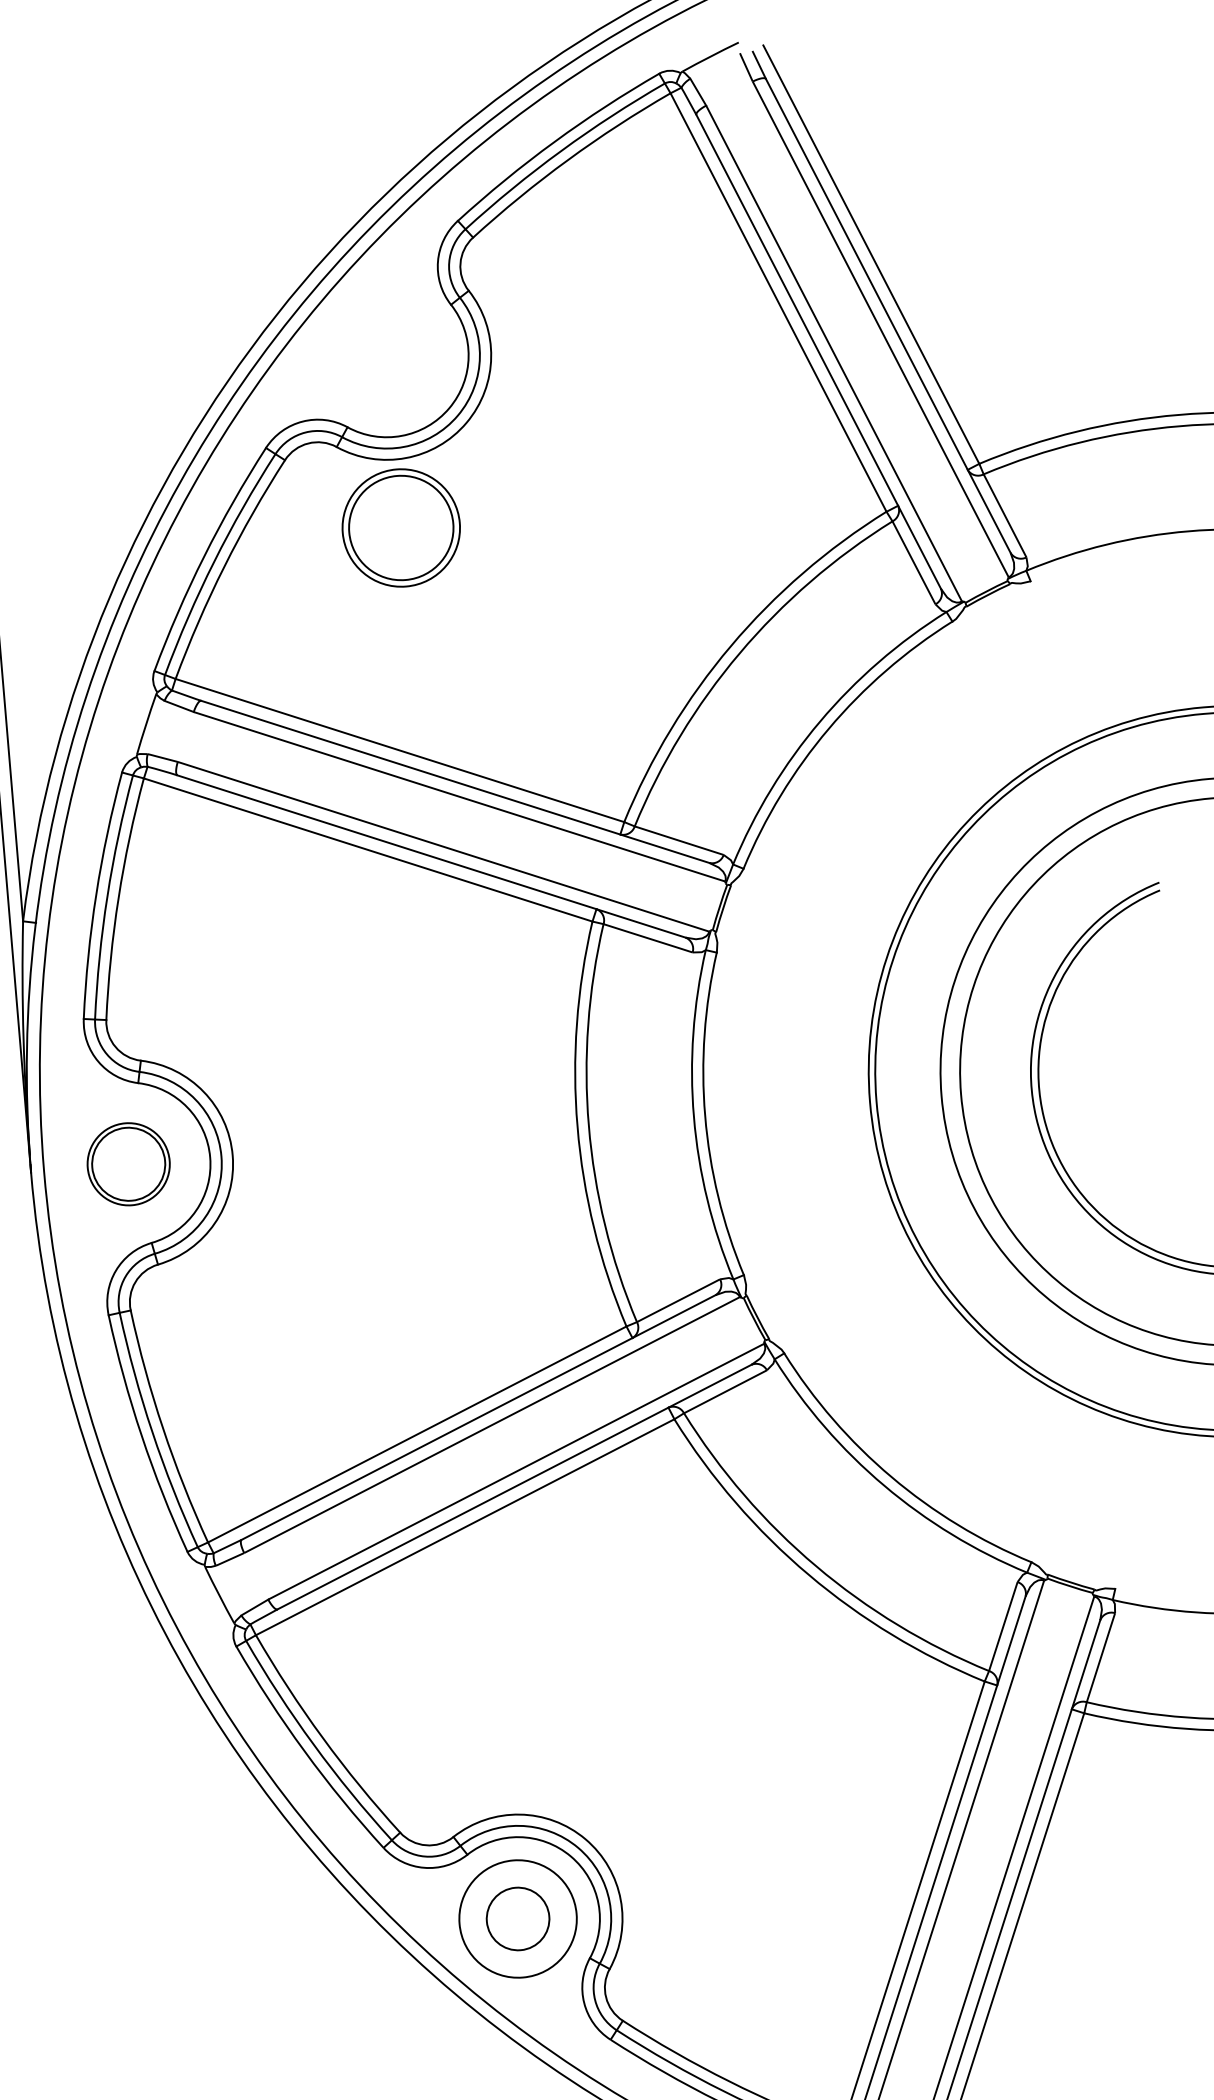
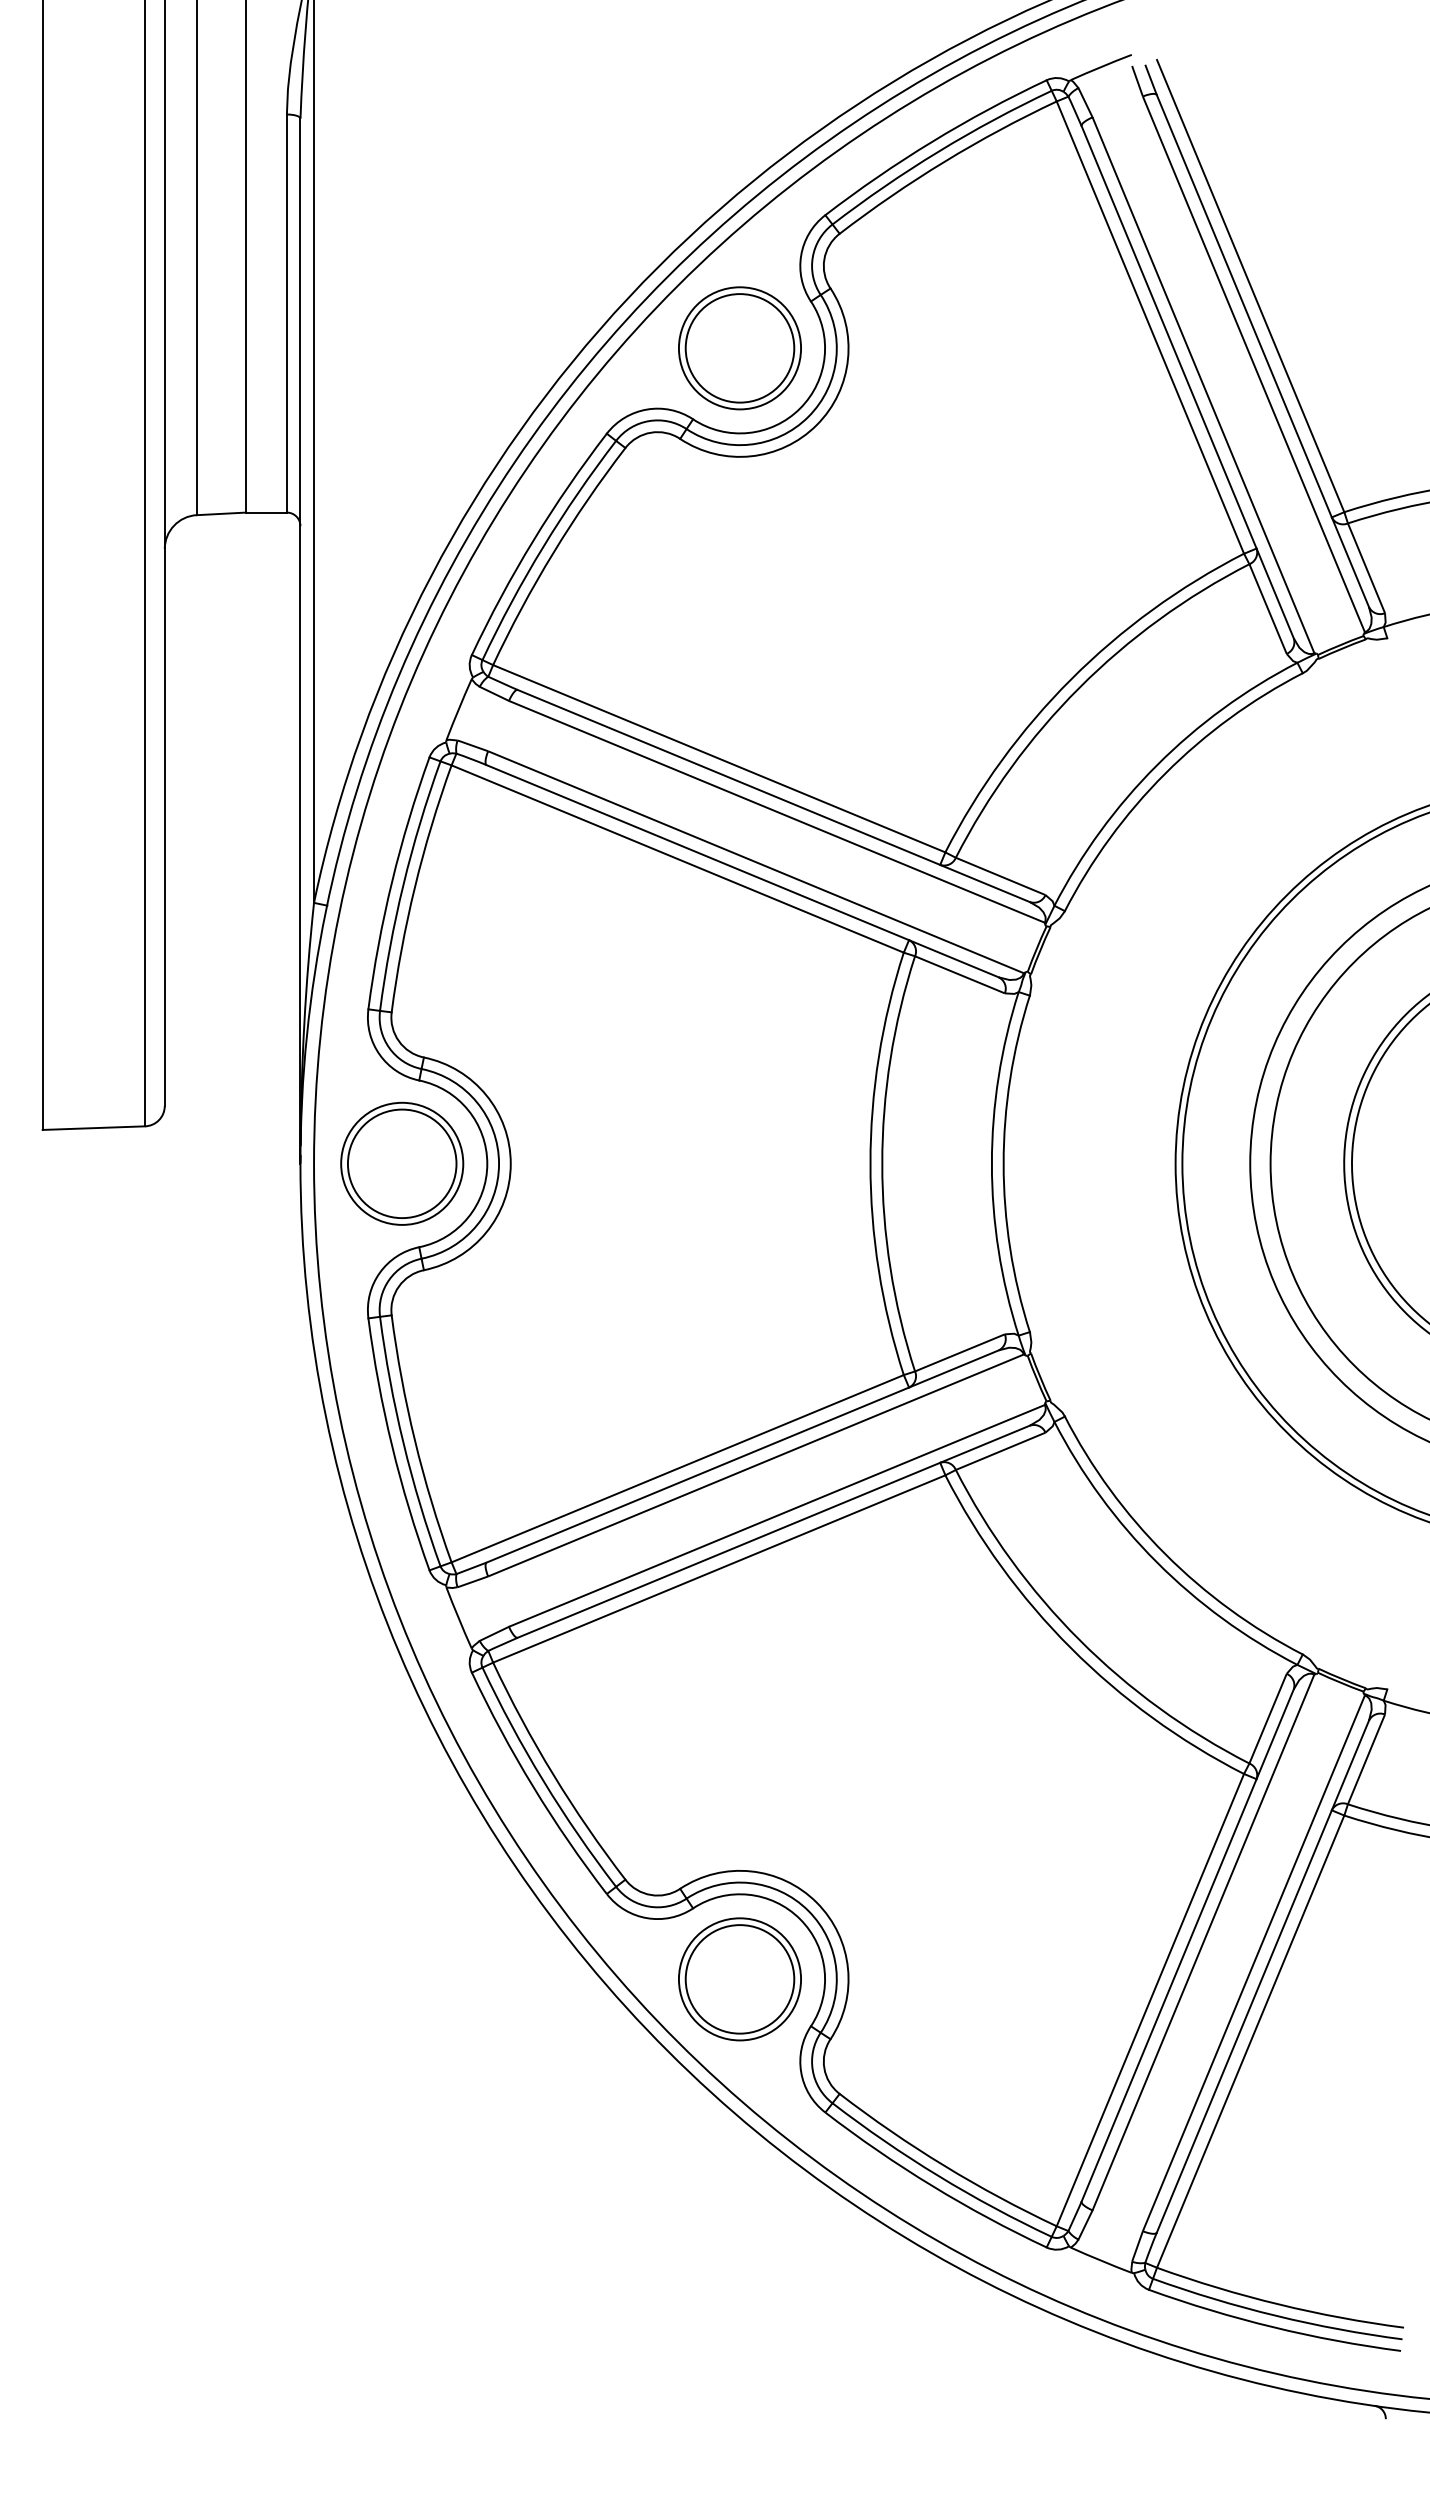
part: (400, 528) -> (739, 348), moved
part: (128, 1164) -> (402, 1163), size x1.43
circle: (517, 1919) -> (739, 1979), size x1.67

